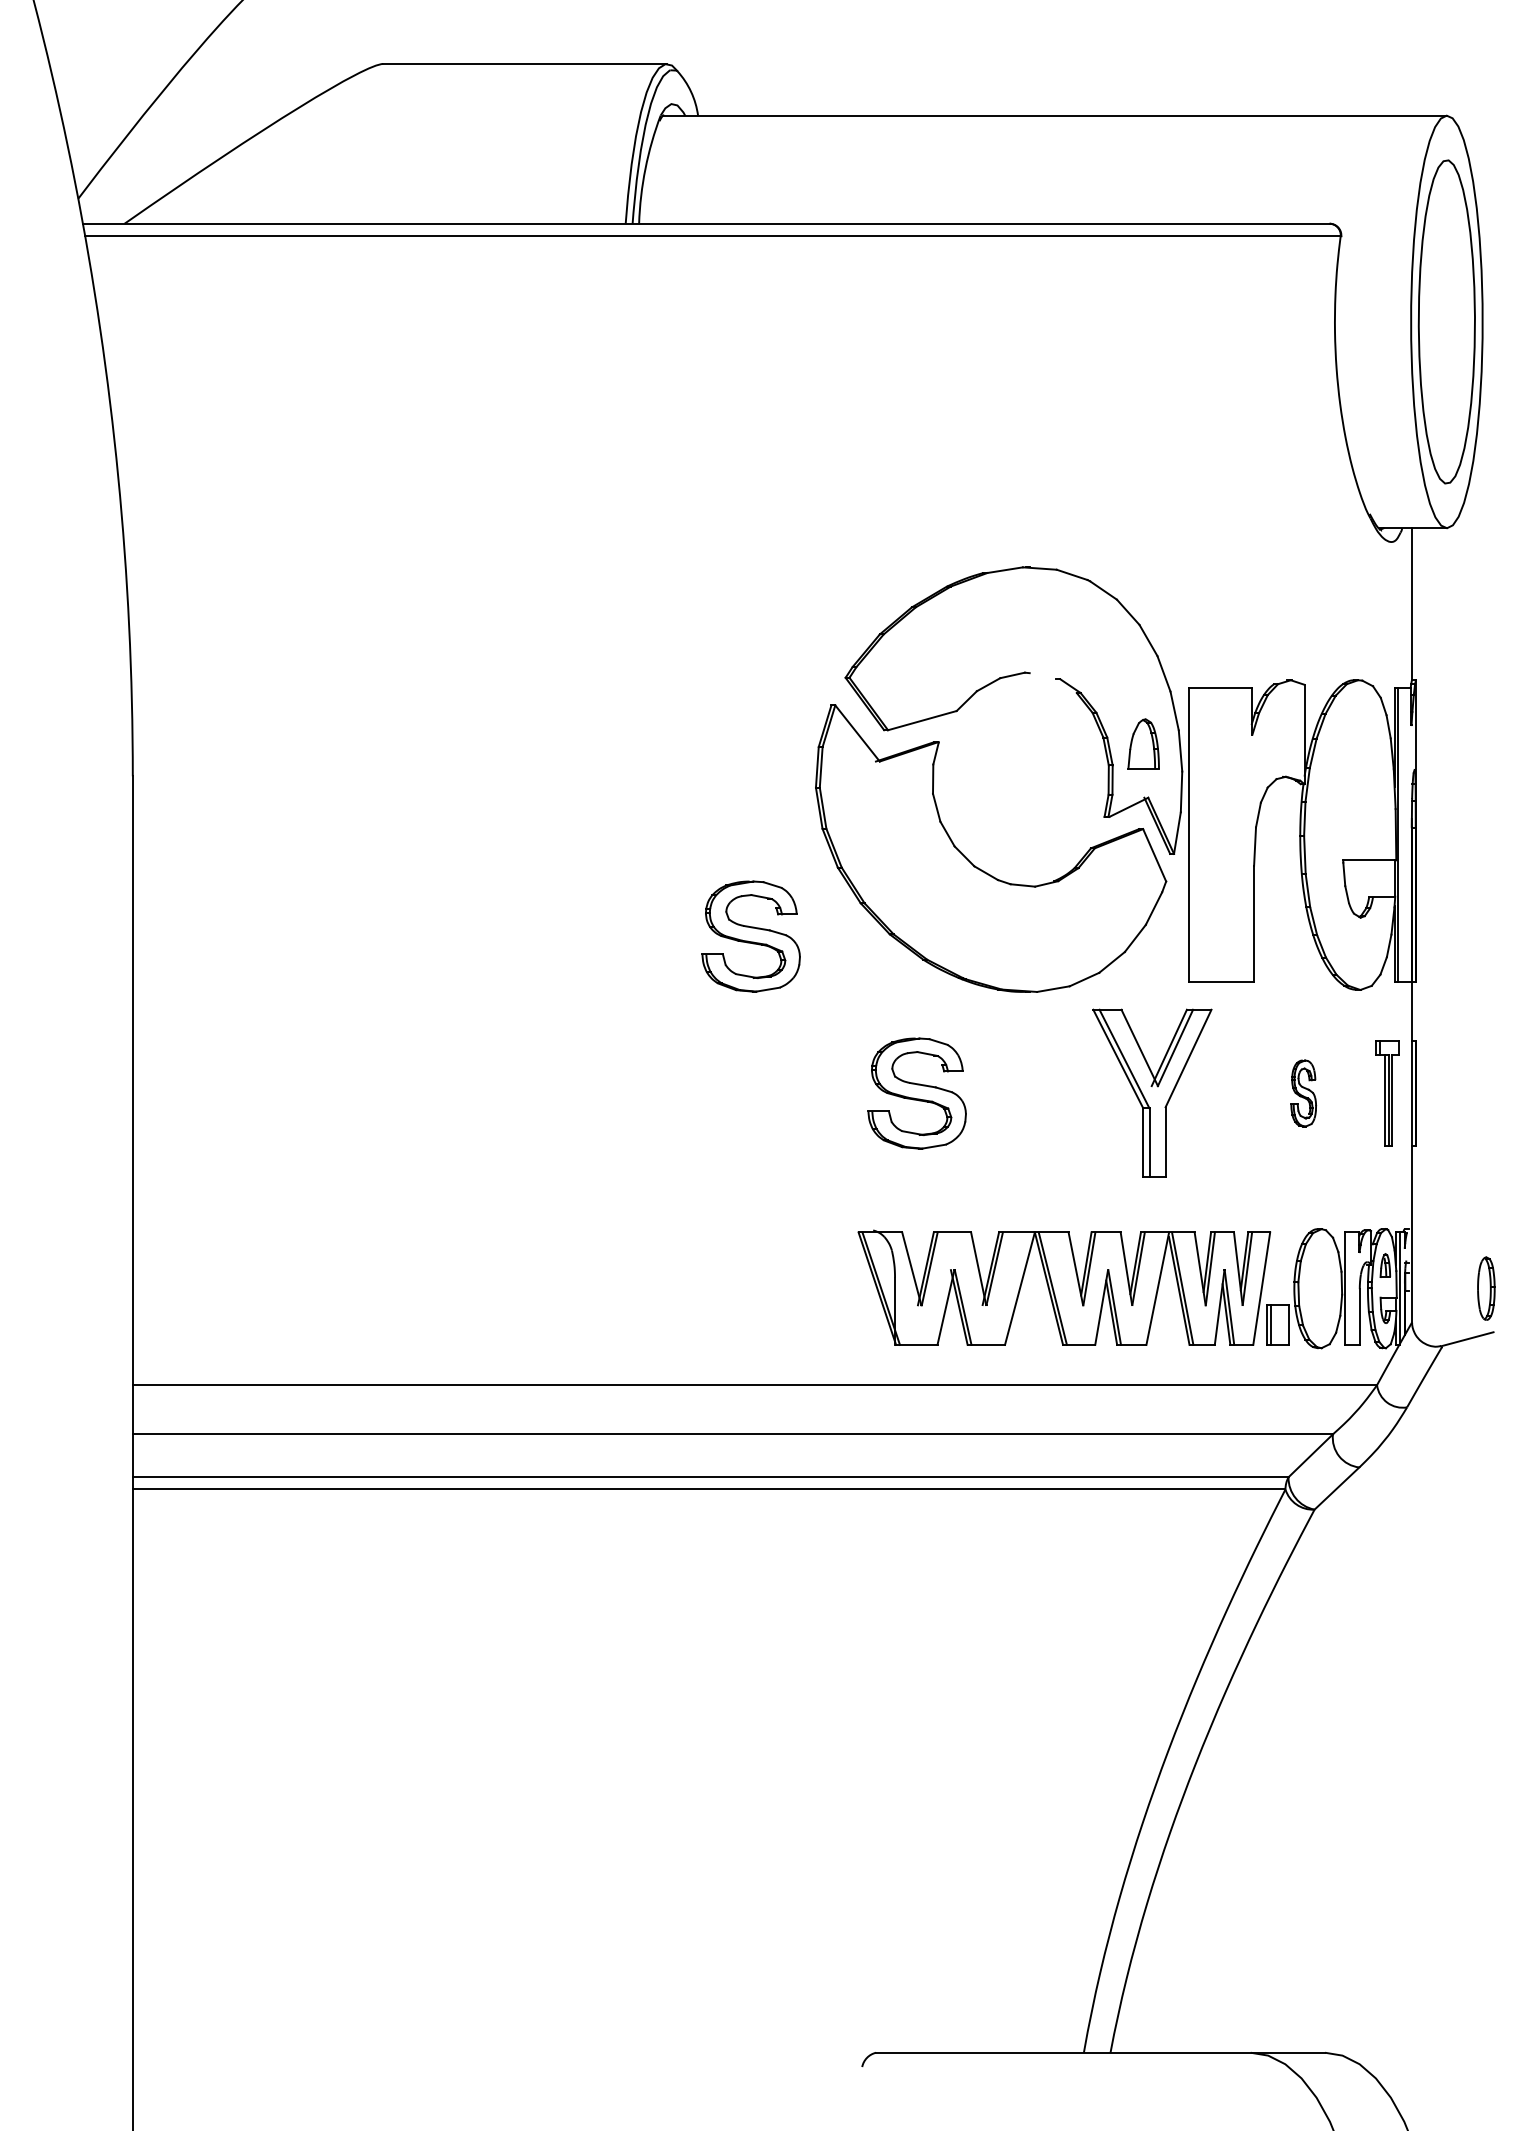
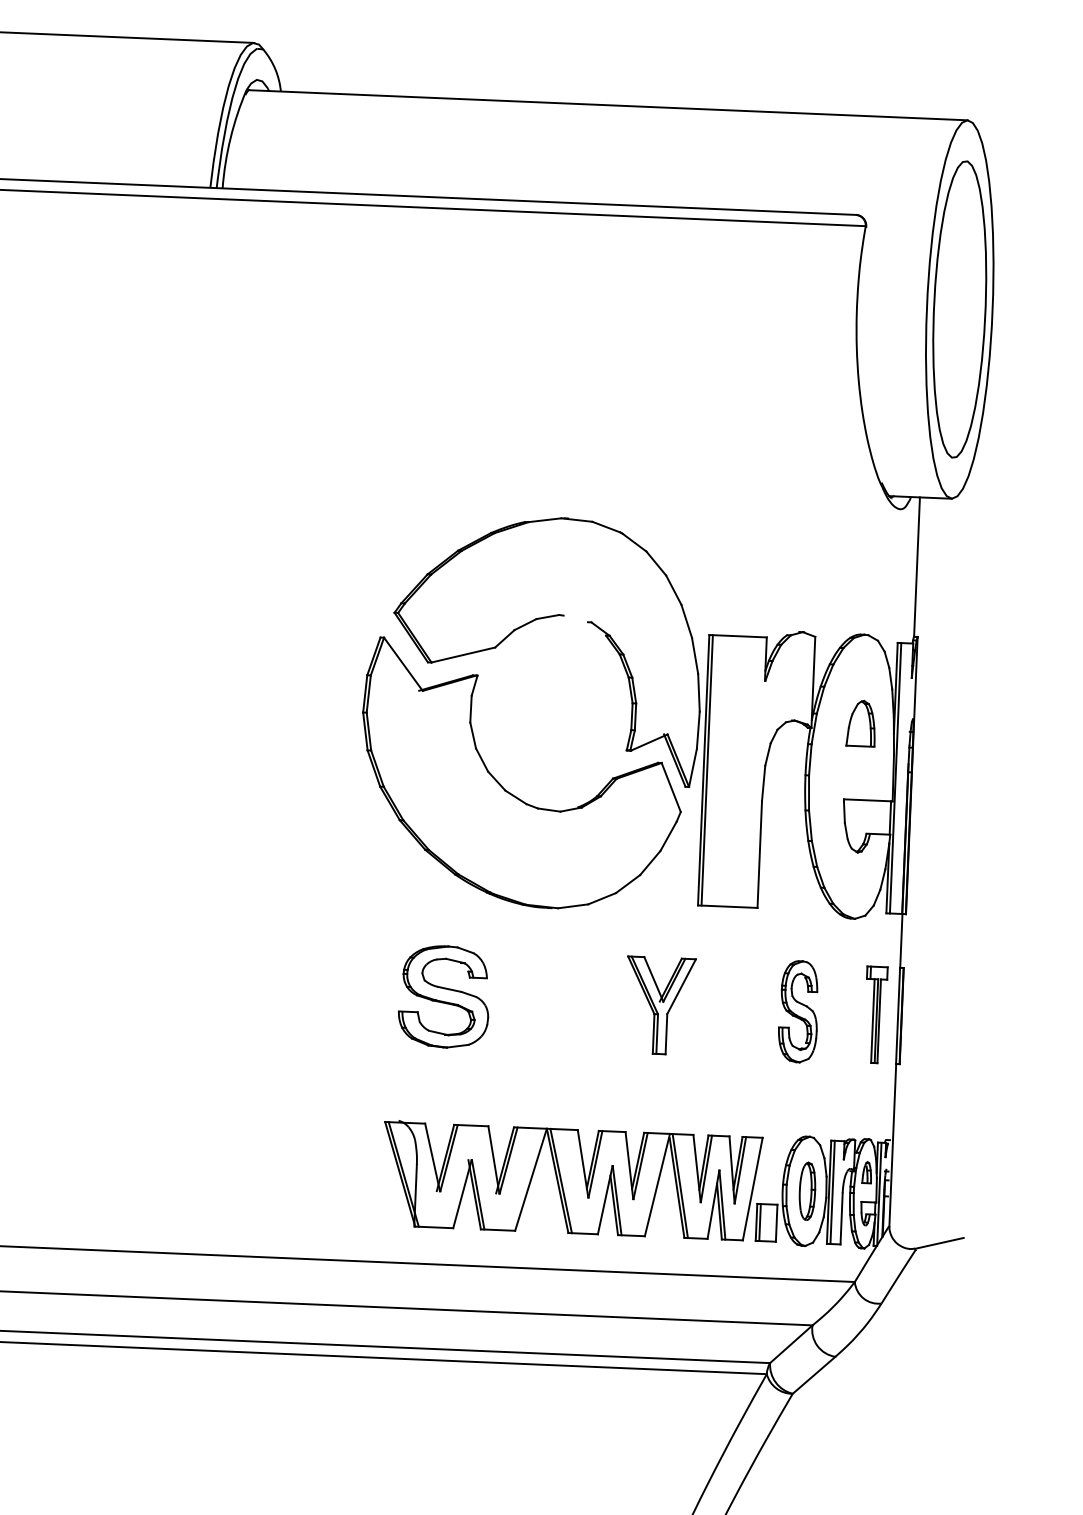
part: (1143, 743) -> (861, 723), moved
line: (1193, 834) -> (707, 769), added
part: (750, 936) -> (297, 846), removed
part: (1152, 1093) -> (660, 1005), size x0.62
part: (1303, 1093) -> (798, 1011), size x1.67
line: (1348, 1288) -> (832, 1192), added
part: (1486, 1288) -> (807, 1191), moved

